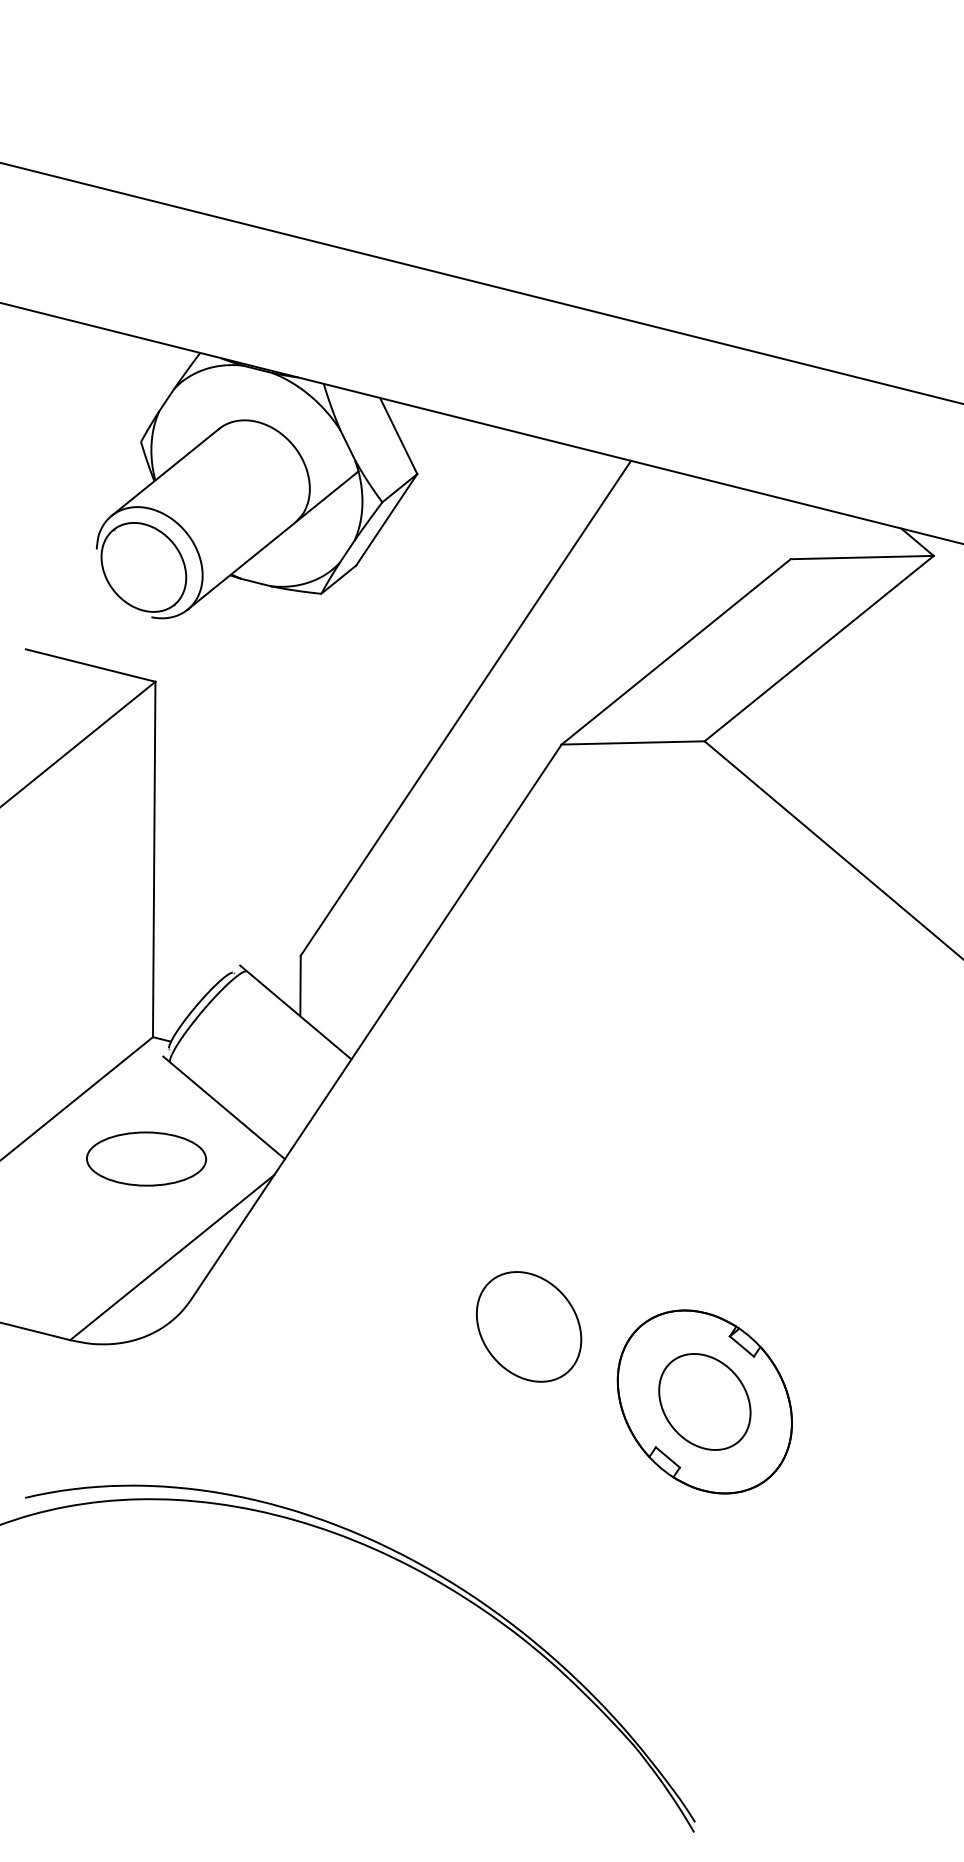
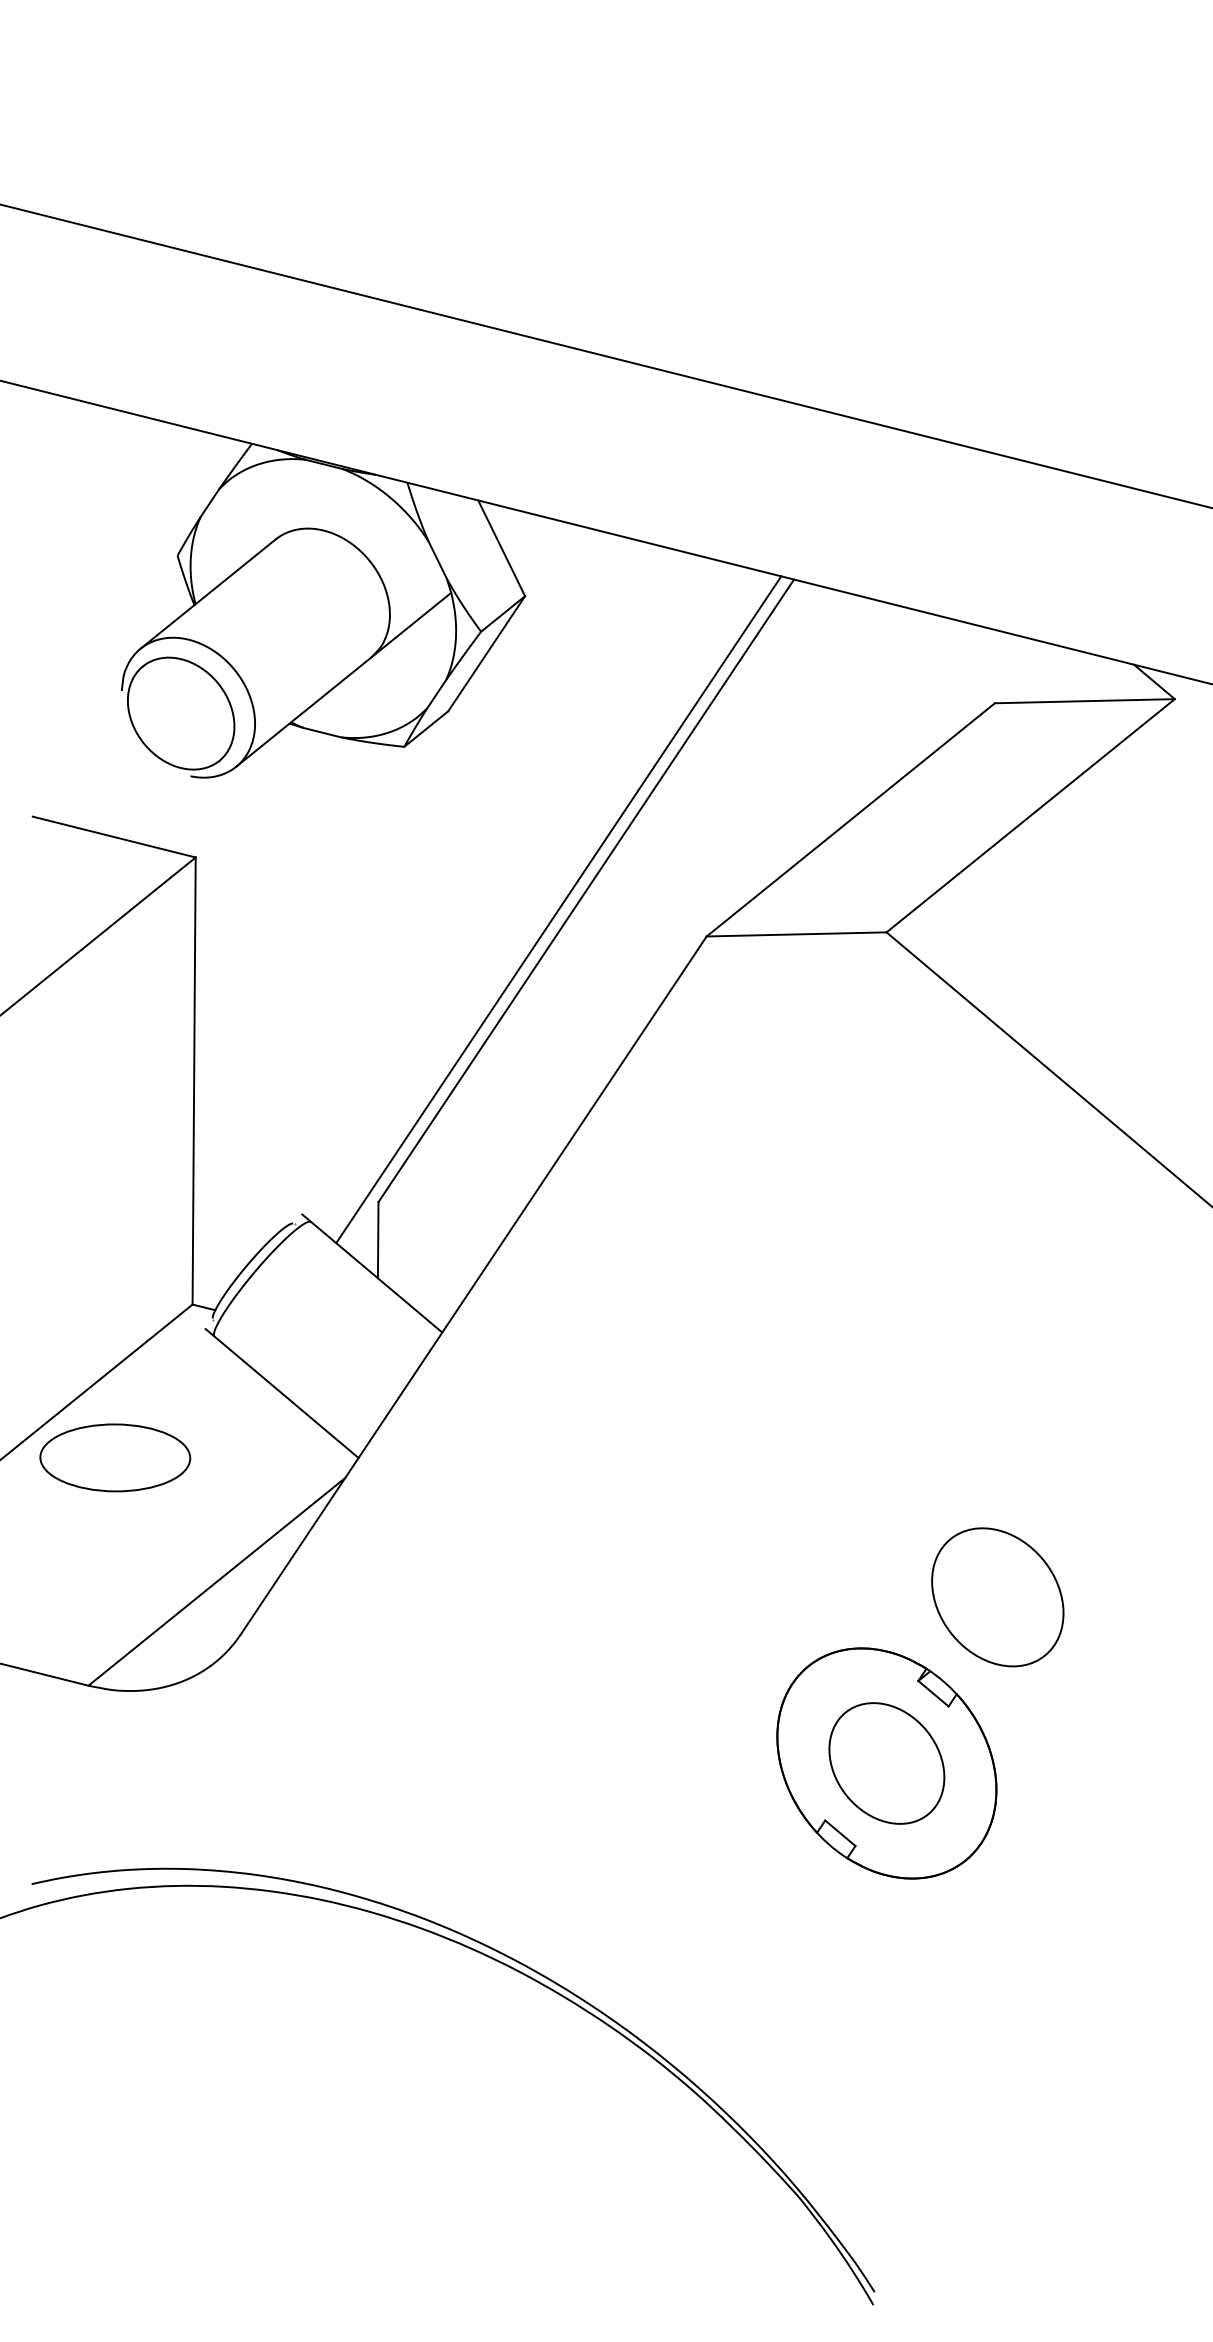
line: (443, 723) -> (558, 909), added
part: (146, 1158) -> (115, 1457), moved
part: (529, 1326) -> (998, 1596), moved

